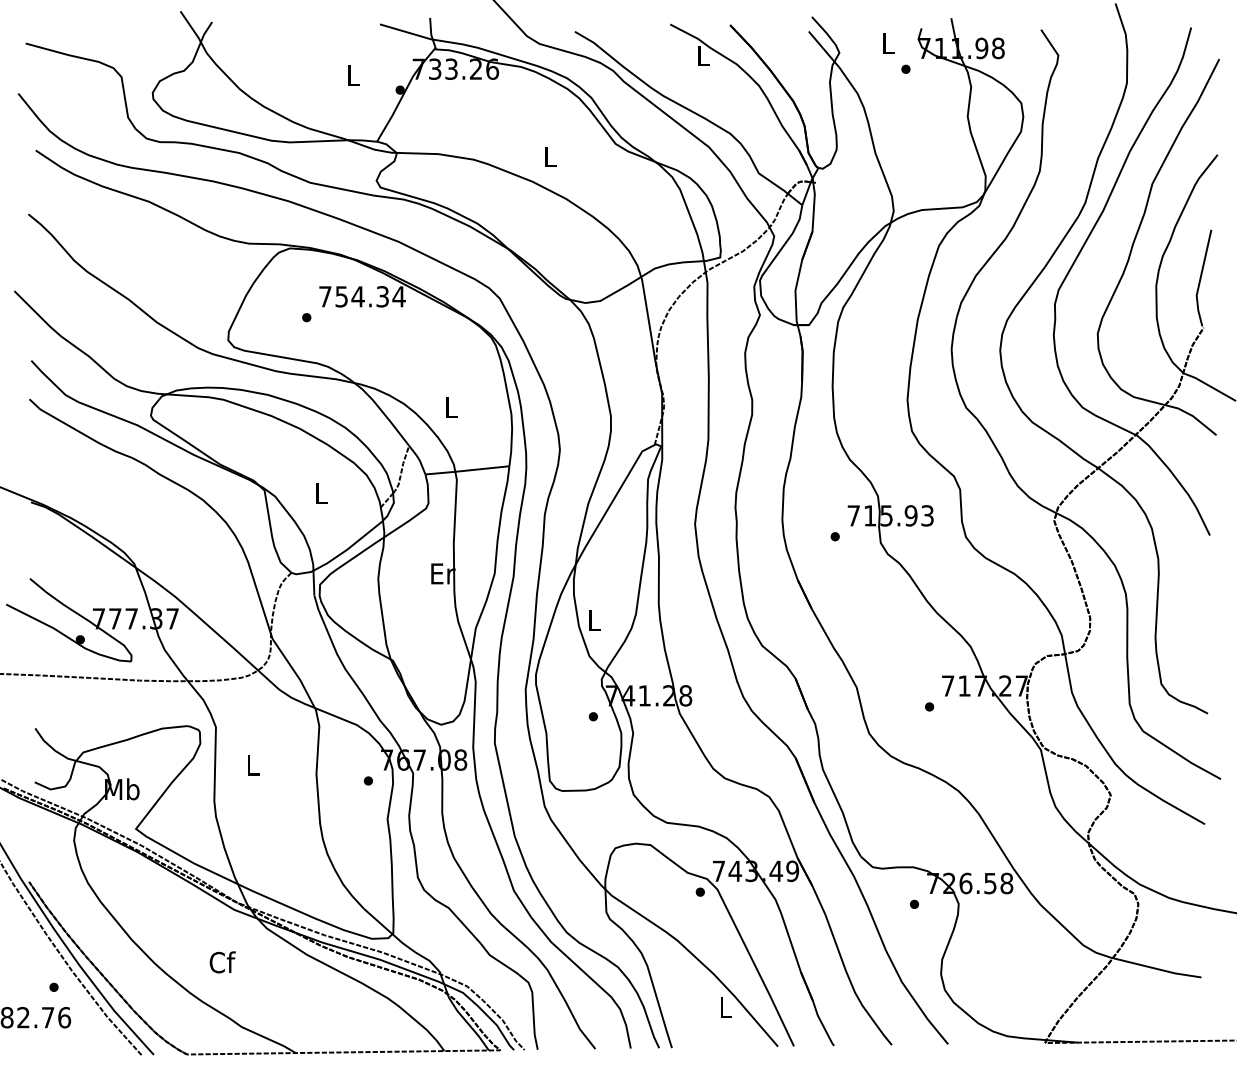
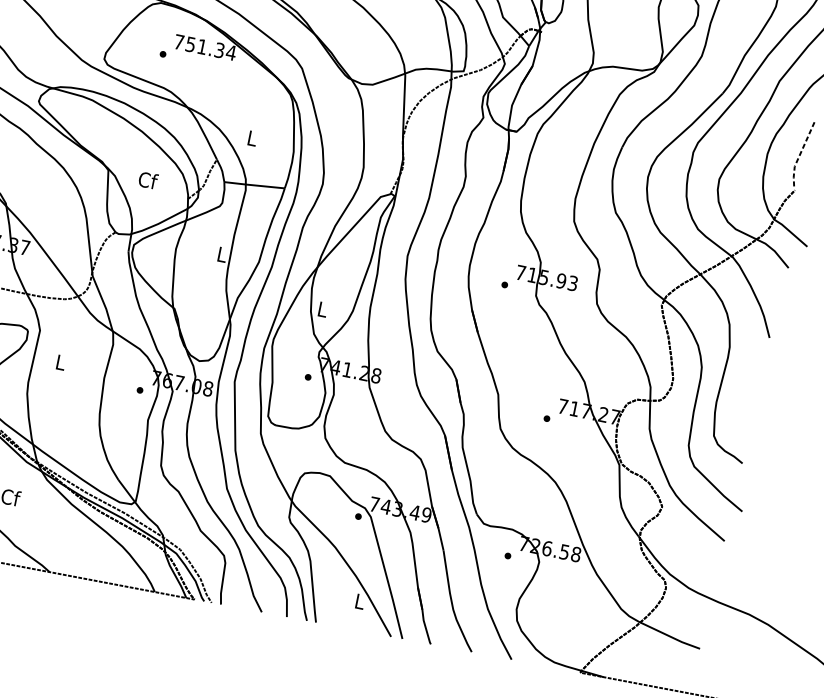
line: (1200, 279) -> (799, 155), solid -> dashed
text: (357, 296) -> (201, 46), 754.34 -> 751.34
text: (321, 493) -> (148, 180), L -> Cf
text: (443, 573) -> (222, 254), Er -> L

